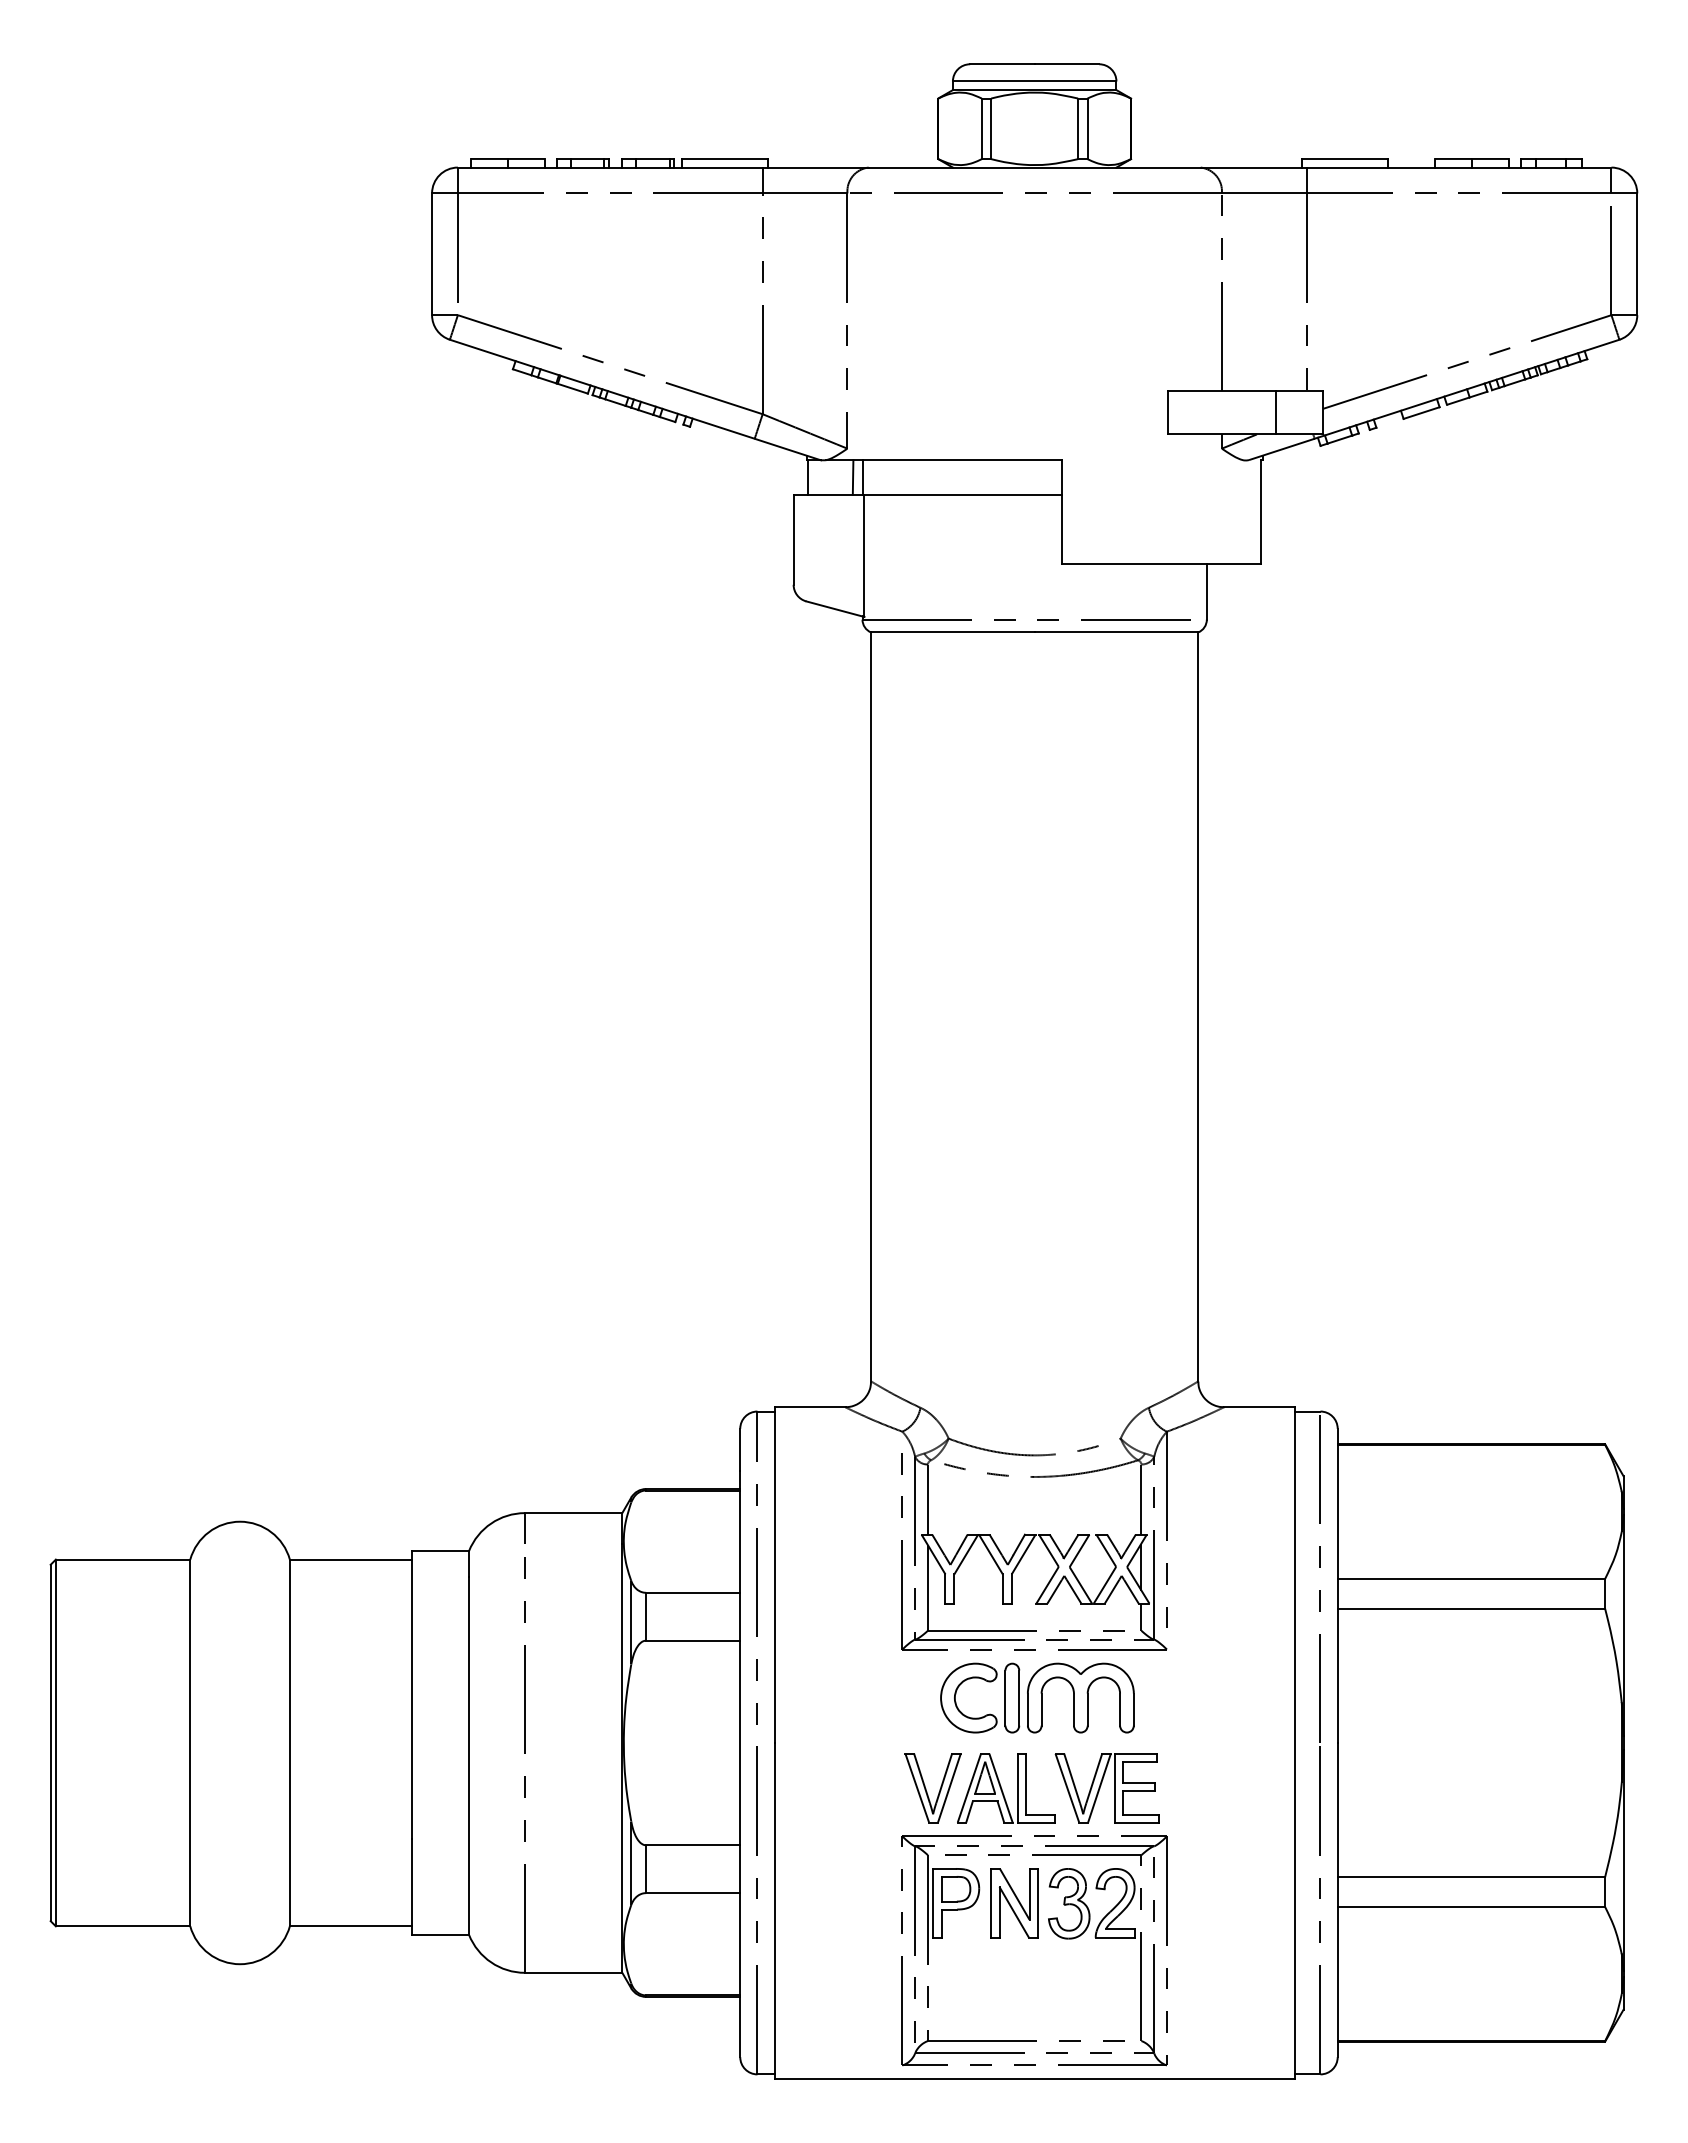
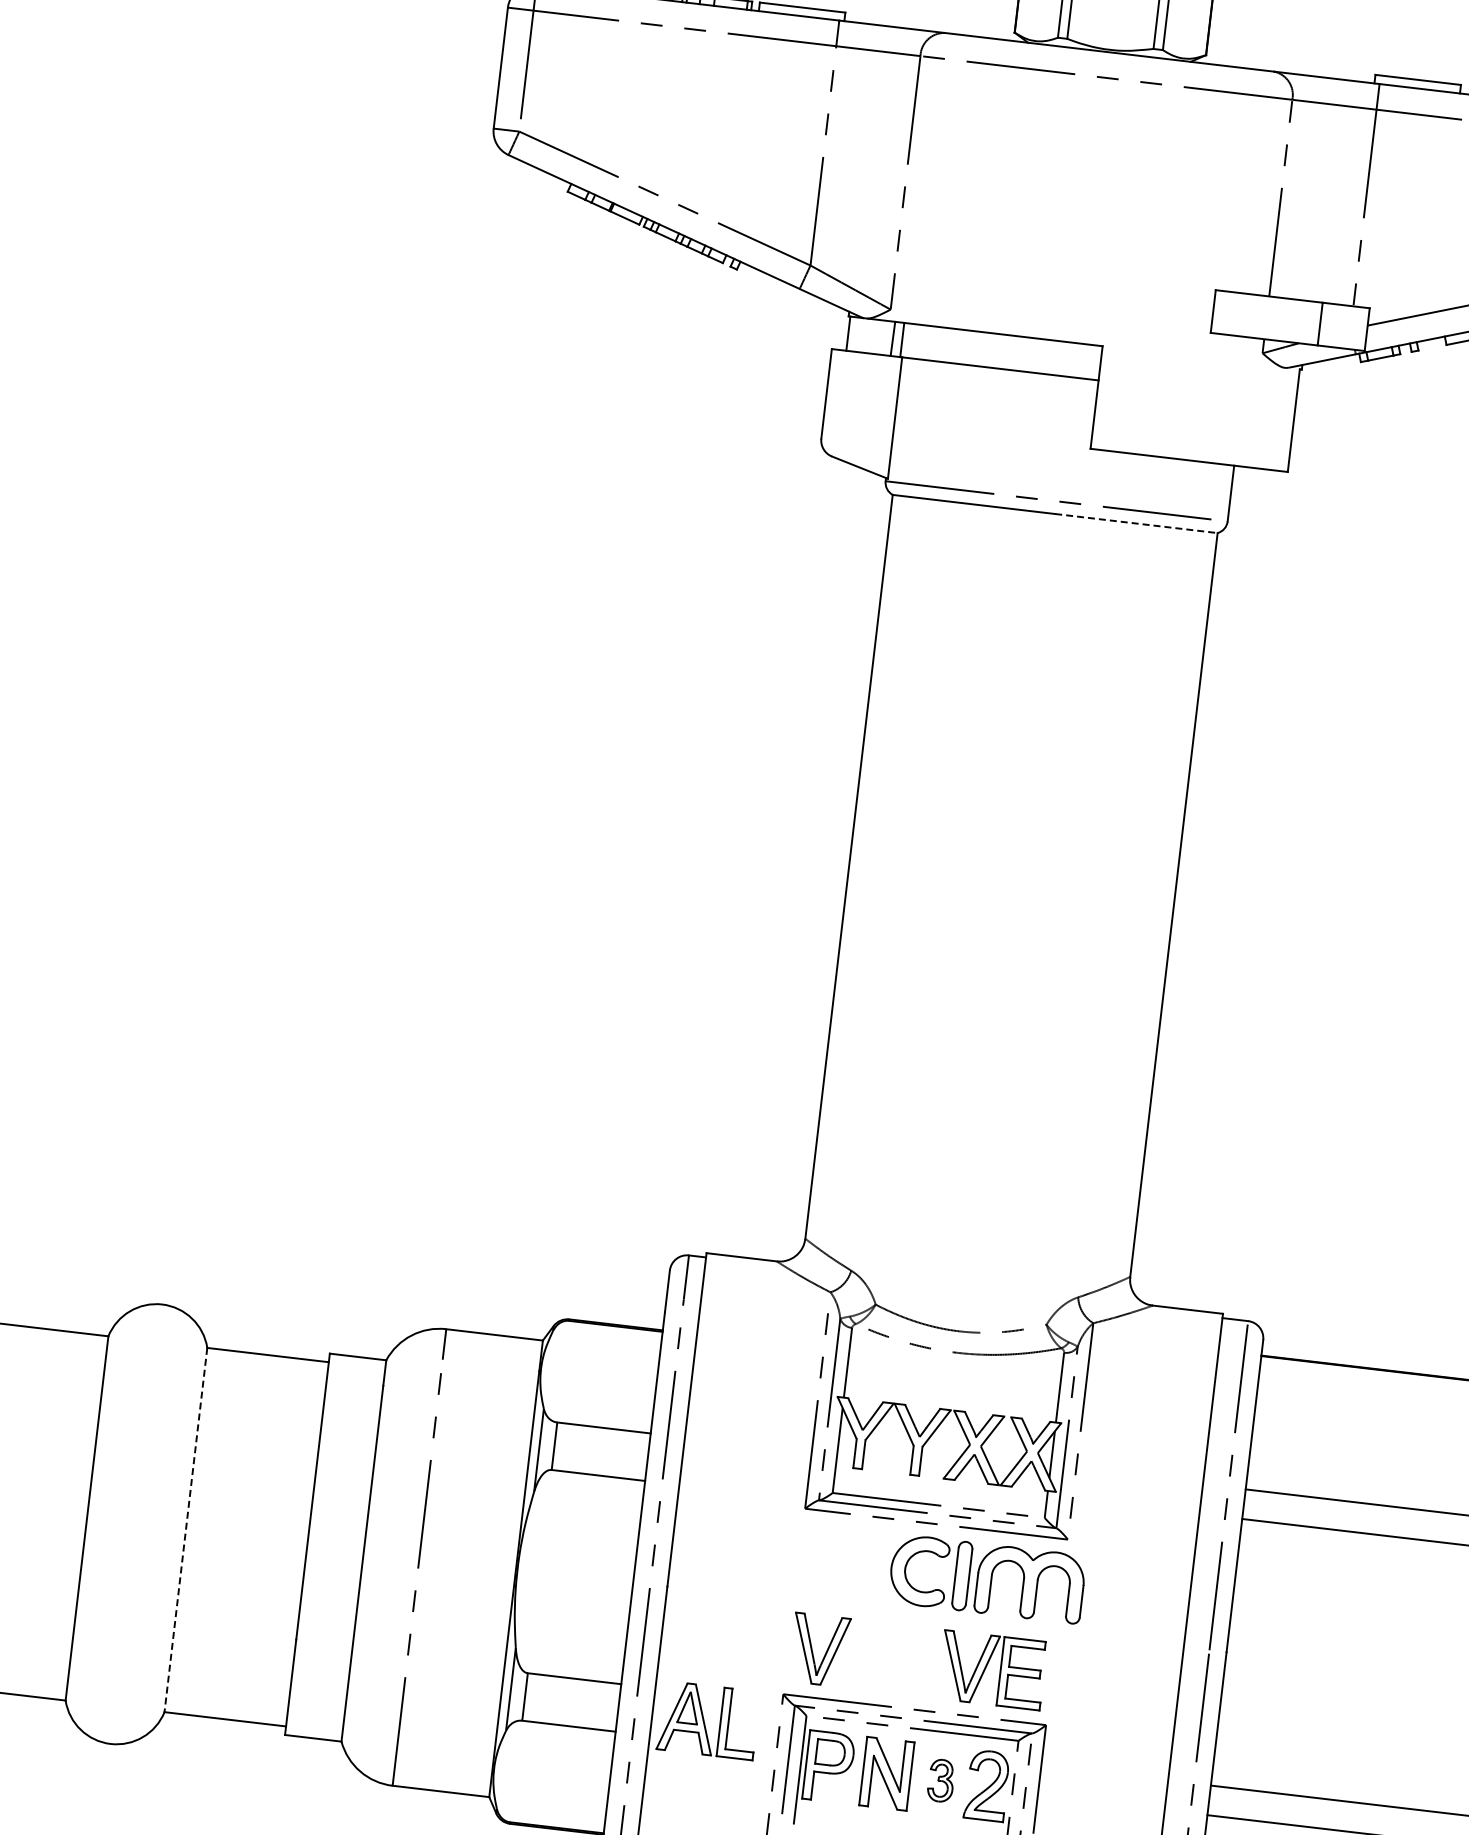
line: (1116, 632) -> (1136, 523), solid -> dashed
part: (1037, 1697) -> (987, 1578), moved
line: (289, 1743) -> (185, 1530), solid -> dashed
part: (1006, 1788) -> (708, 1720), moved
part: (1069, 1903) -> (941, 1780), size x0.6

